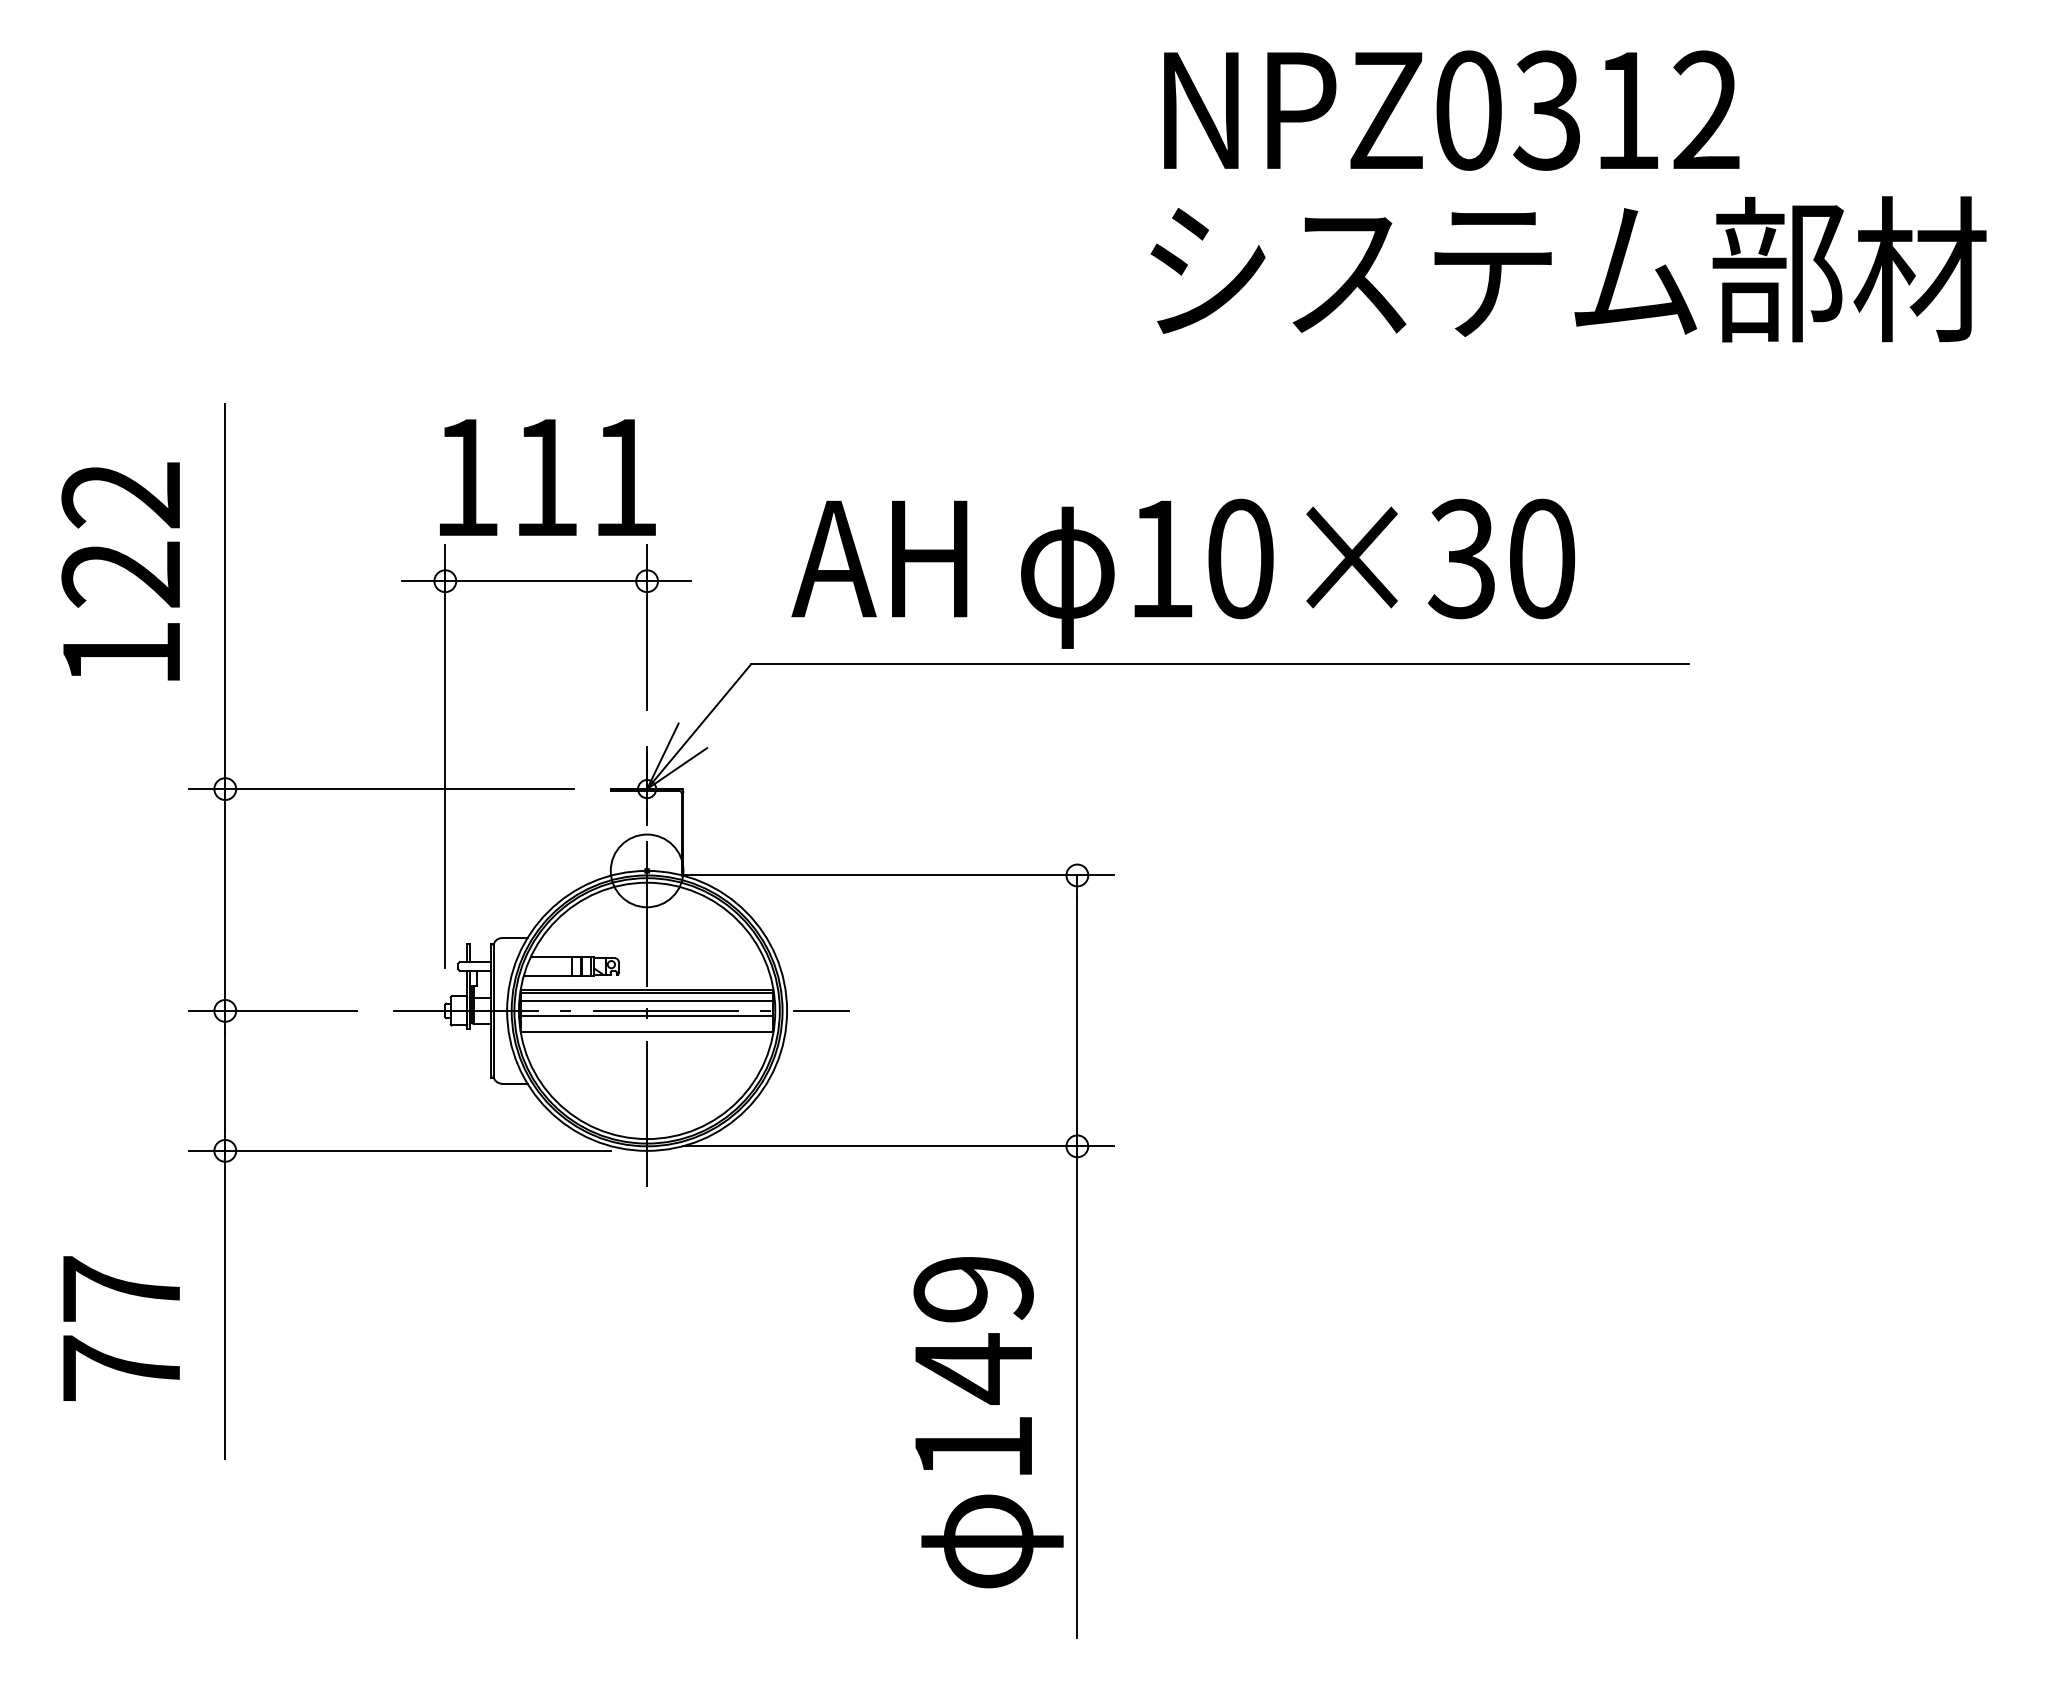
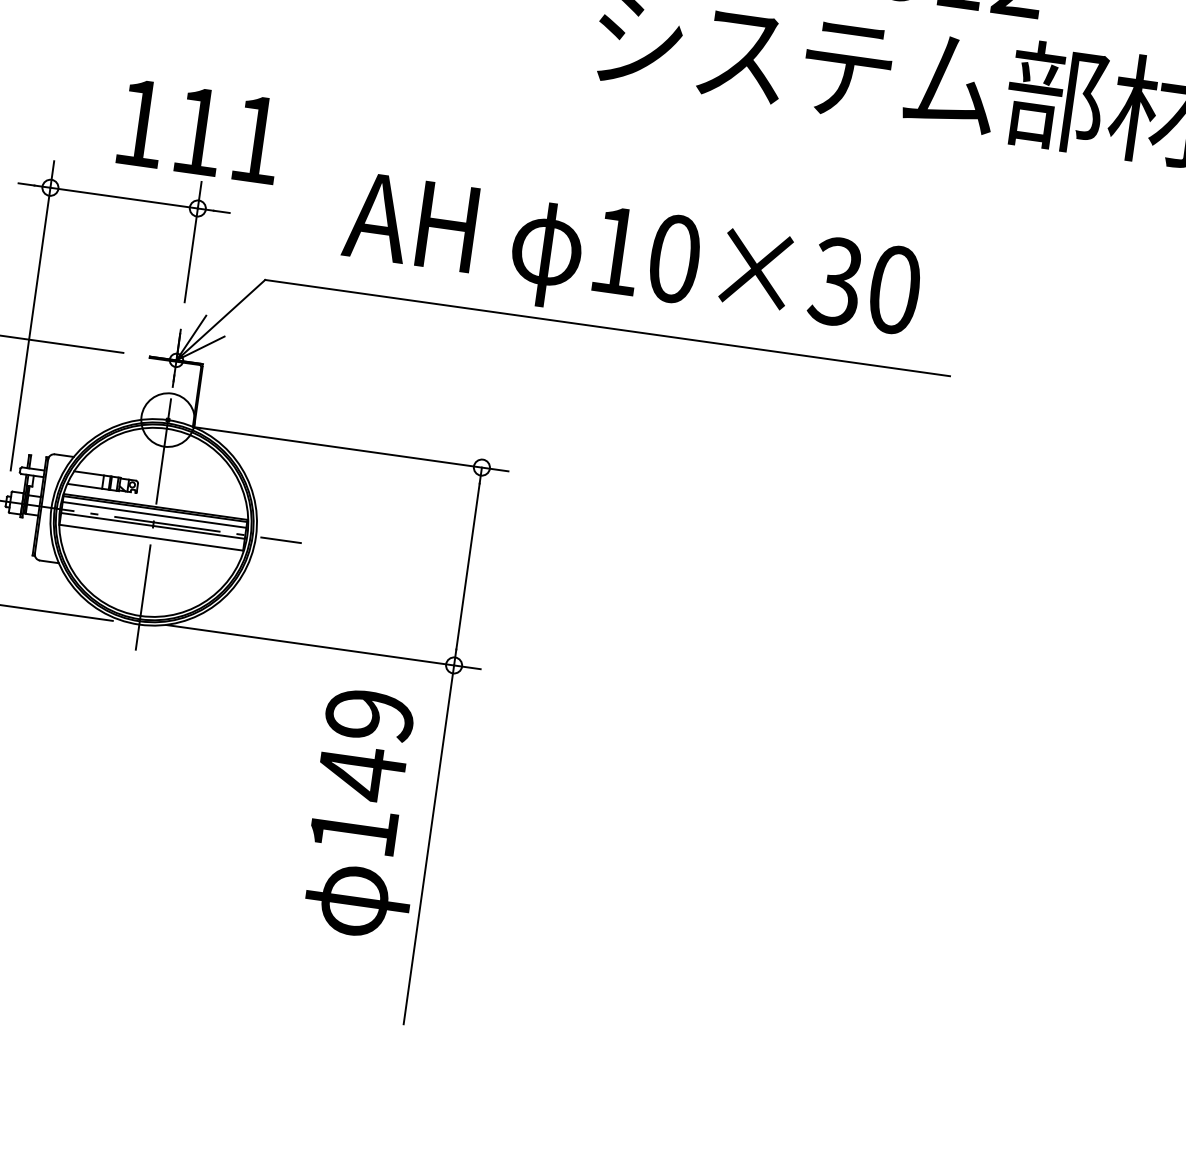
text: (547, 477) -> (200, 131), moved
text: (1183, 573) -> (631, 263), moved
text: (988, 1422) -> (366, 814), moved

